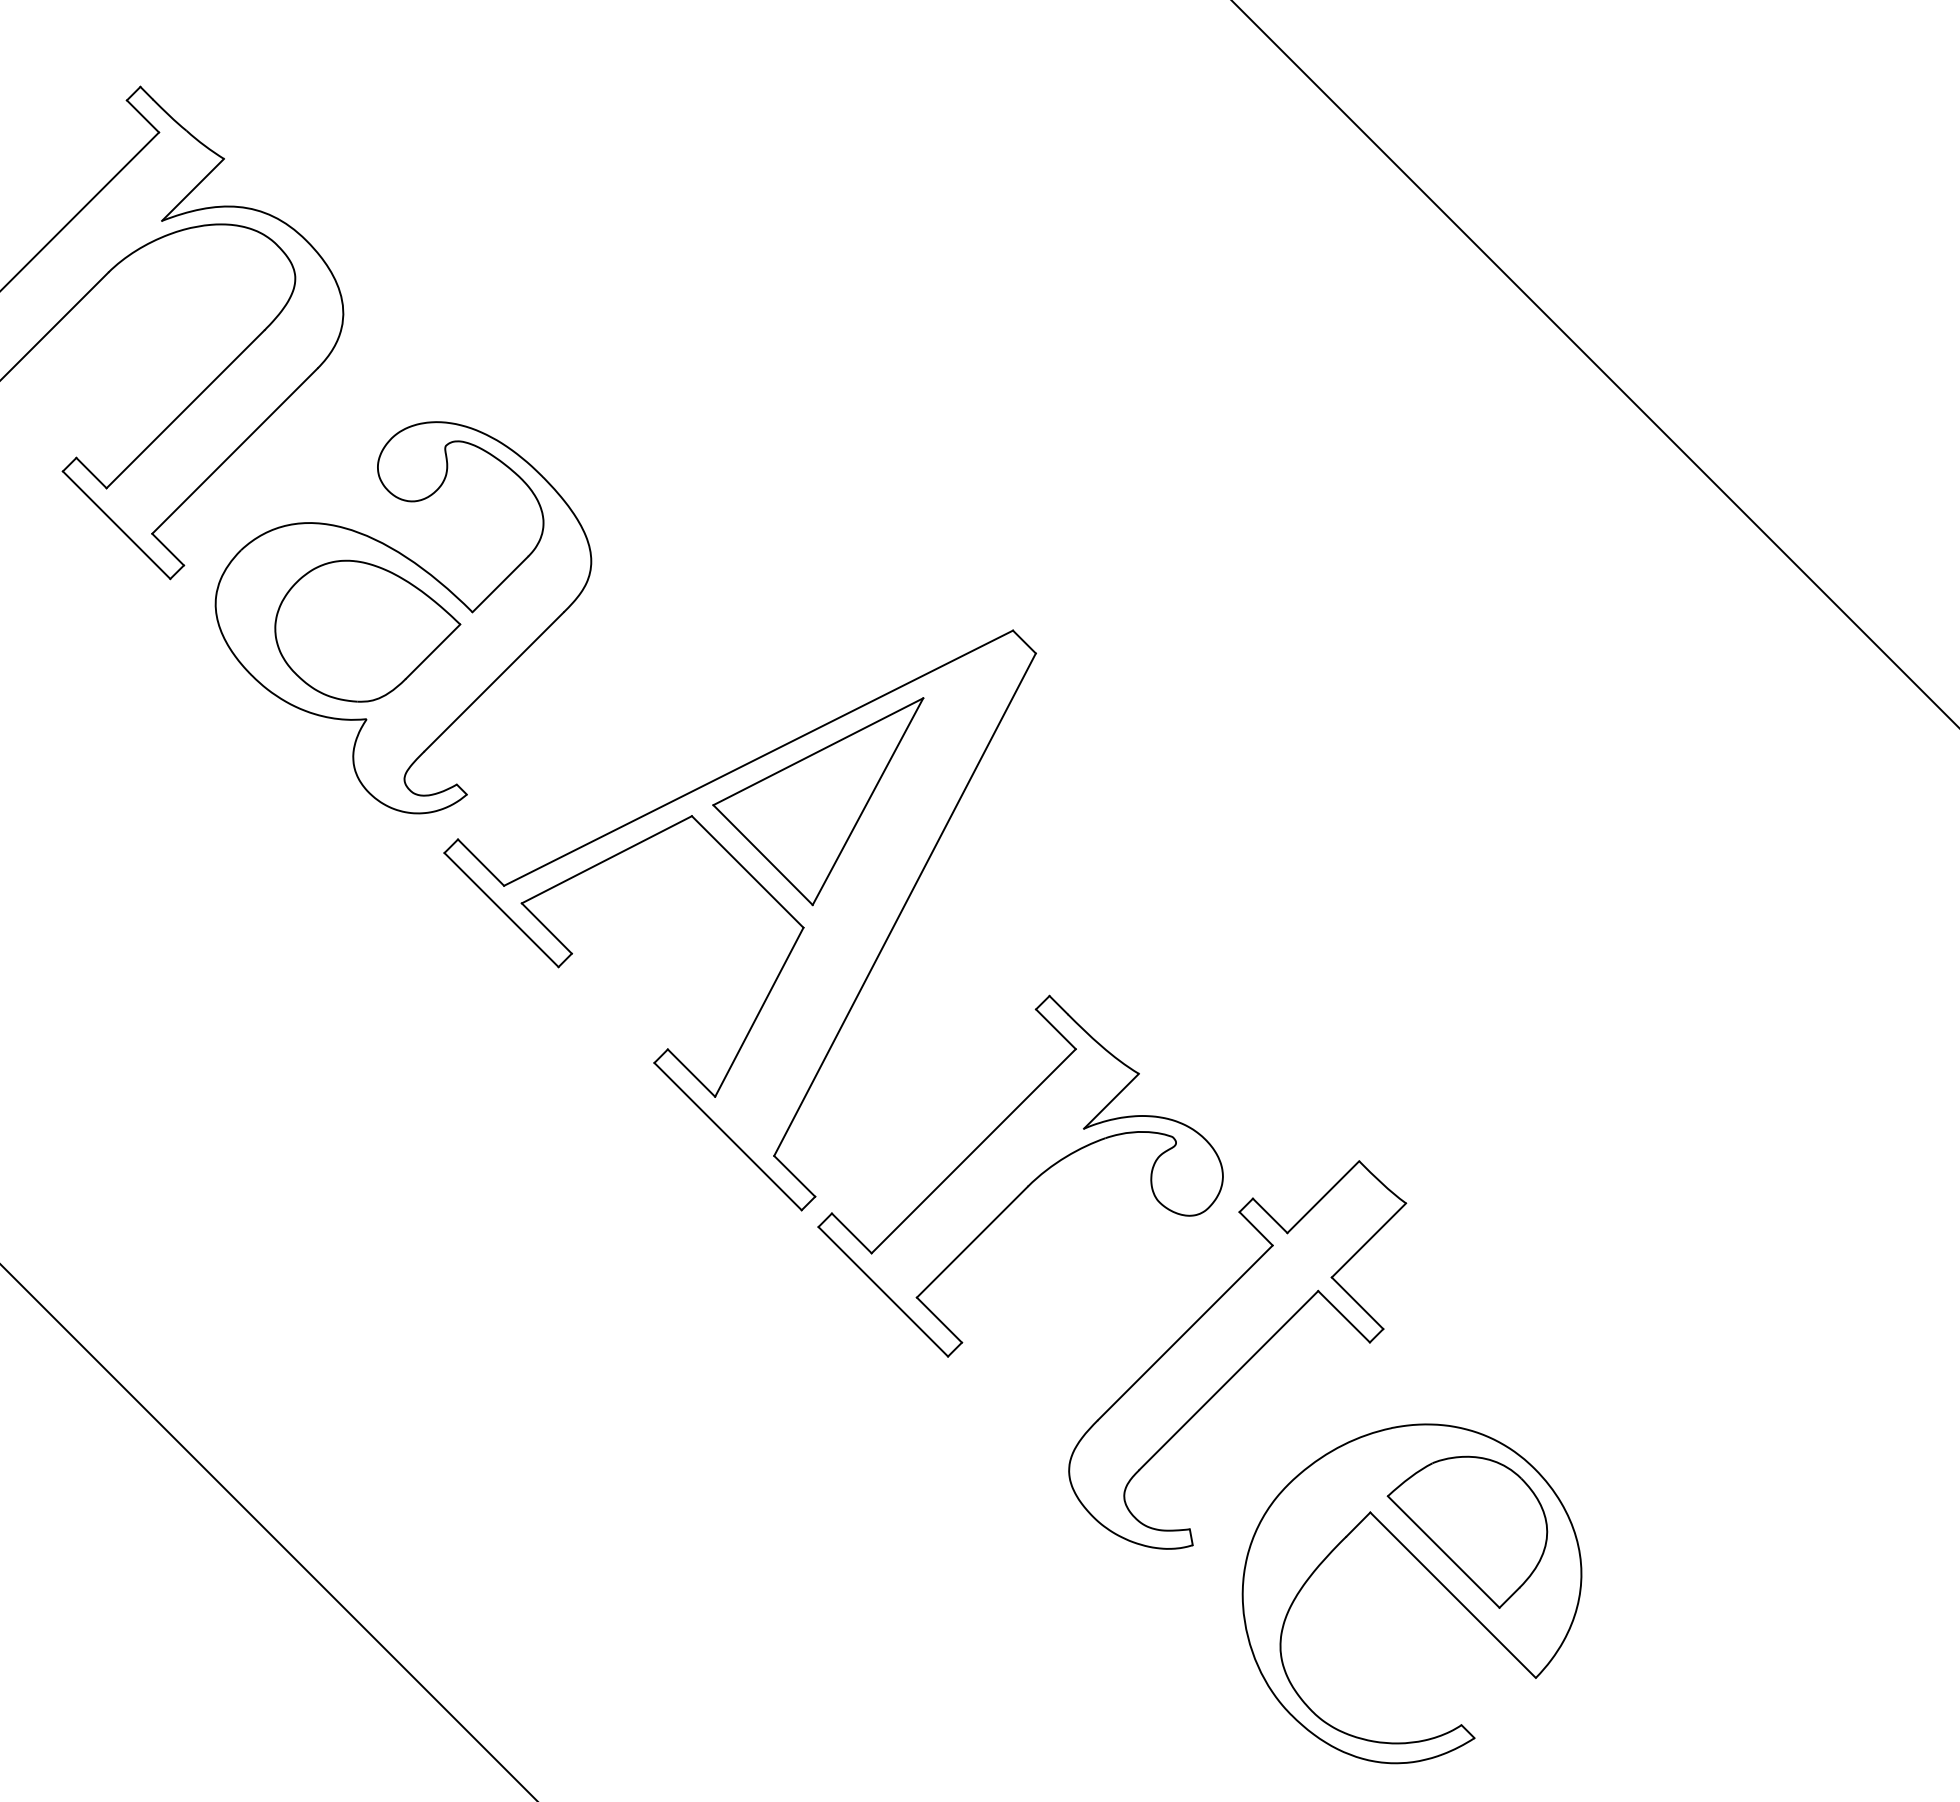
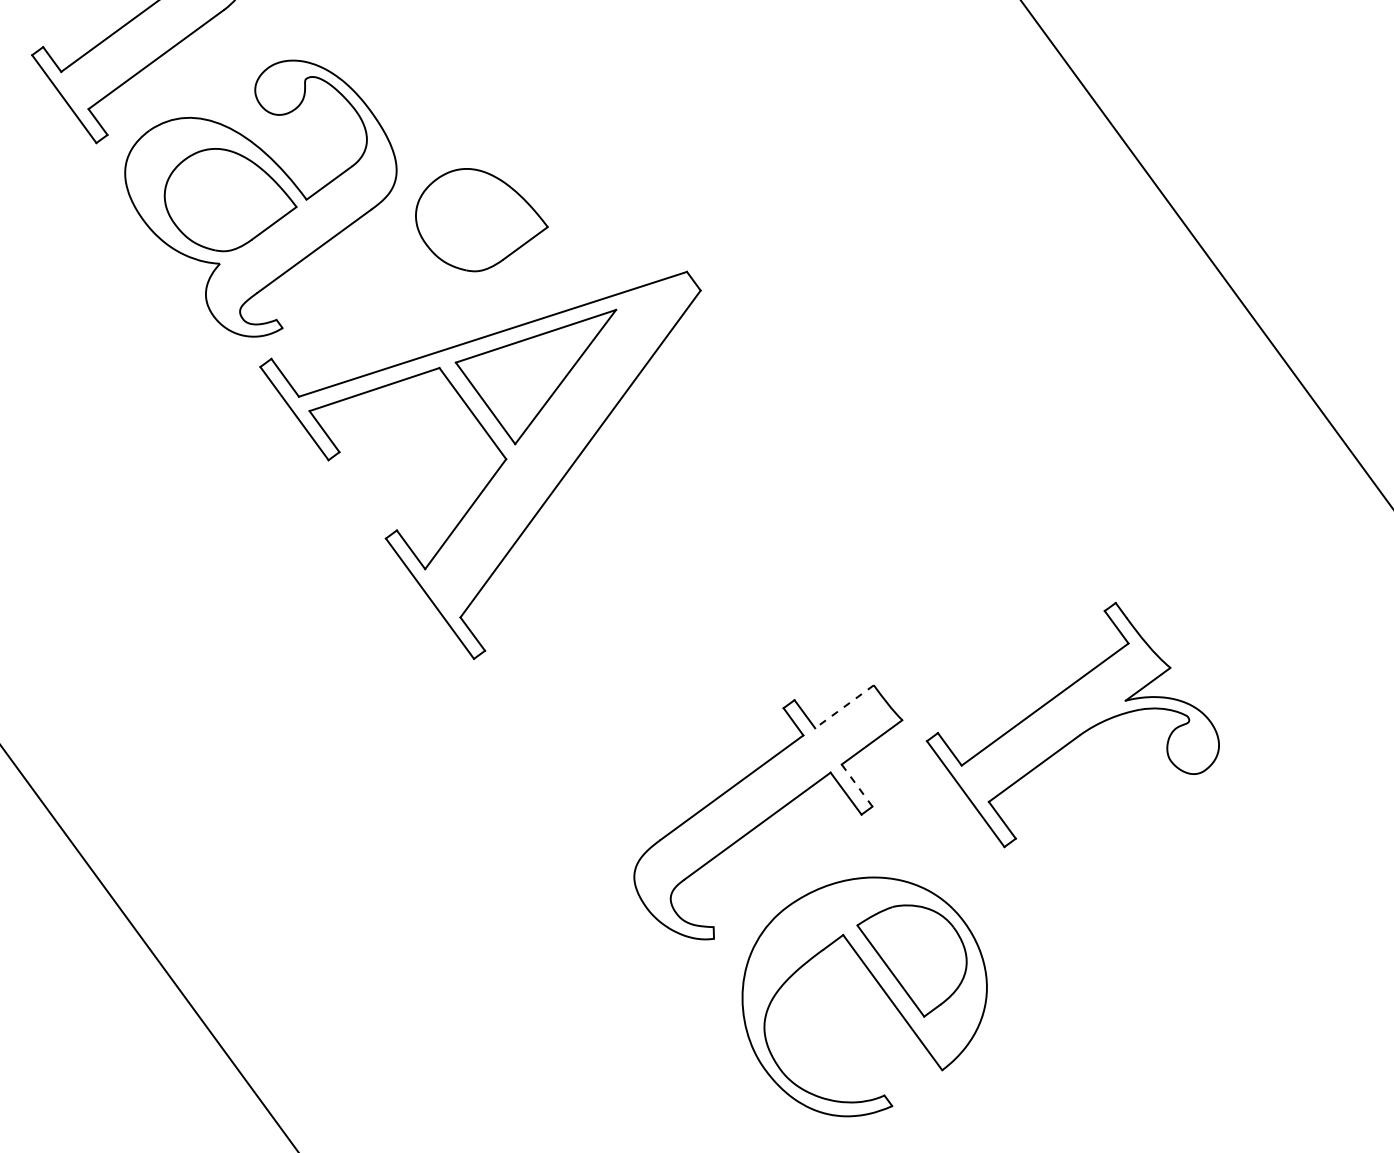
part: (718, 604) -> (481, 221), added
part: (1020, 1175) -> (1075, 726), moved
line: (1323, 1197) -> (844, 707), solid -> dashed
line: (1357, 1302) -> (857, 785), solid -> dashed

